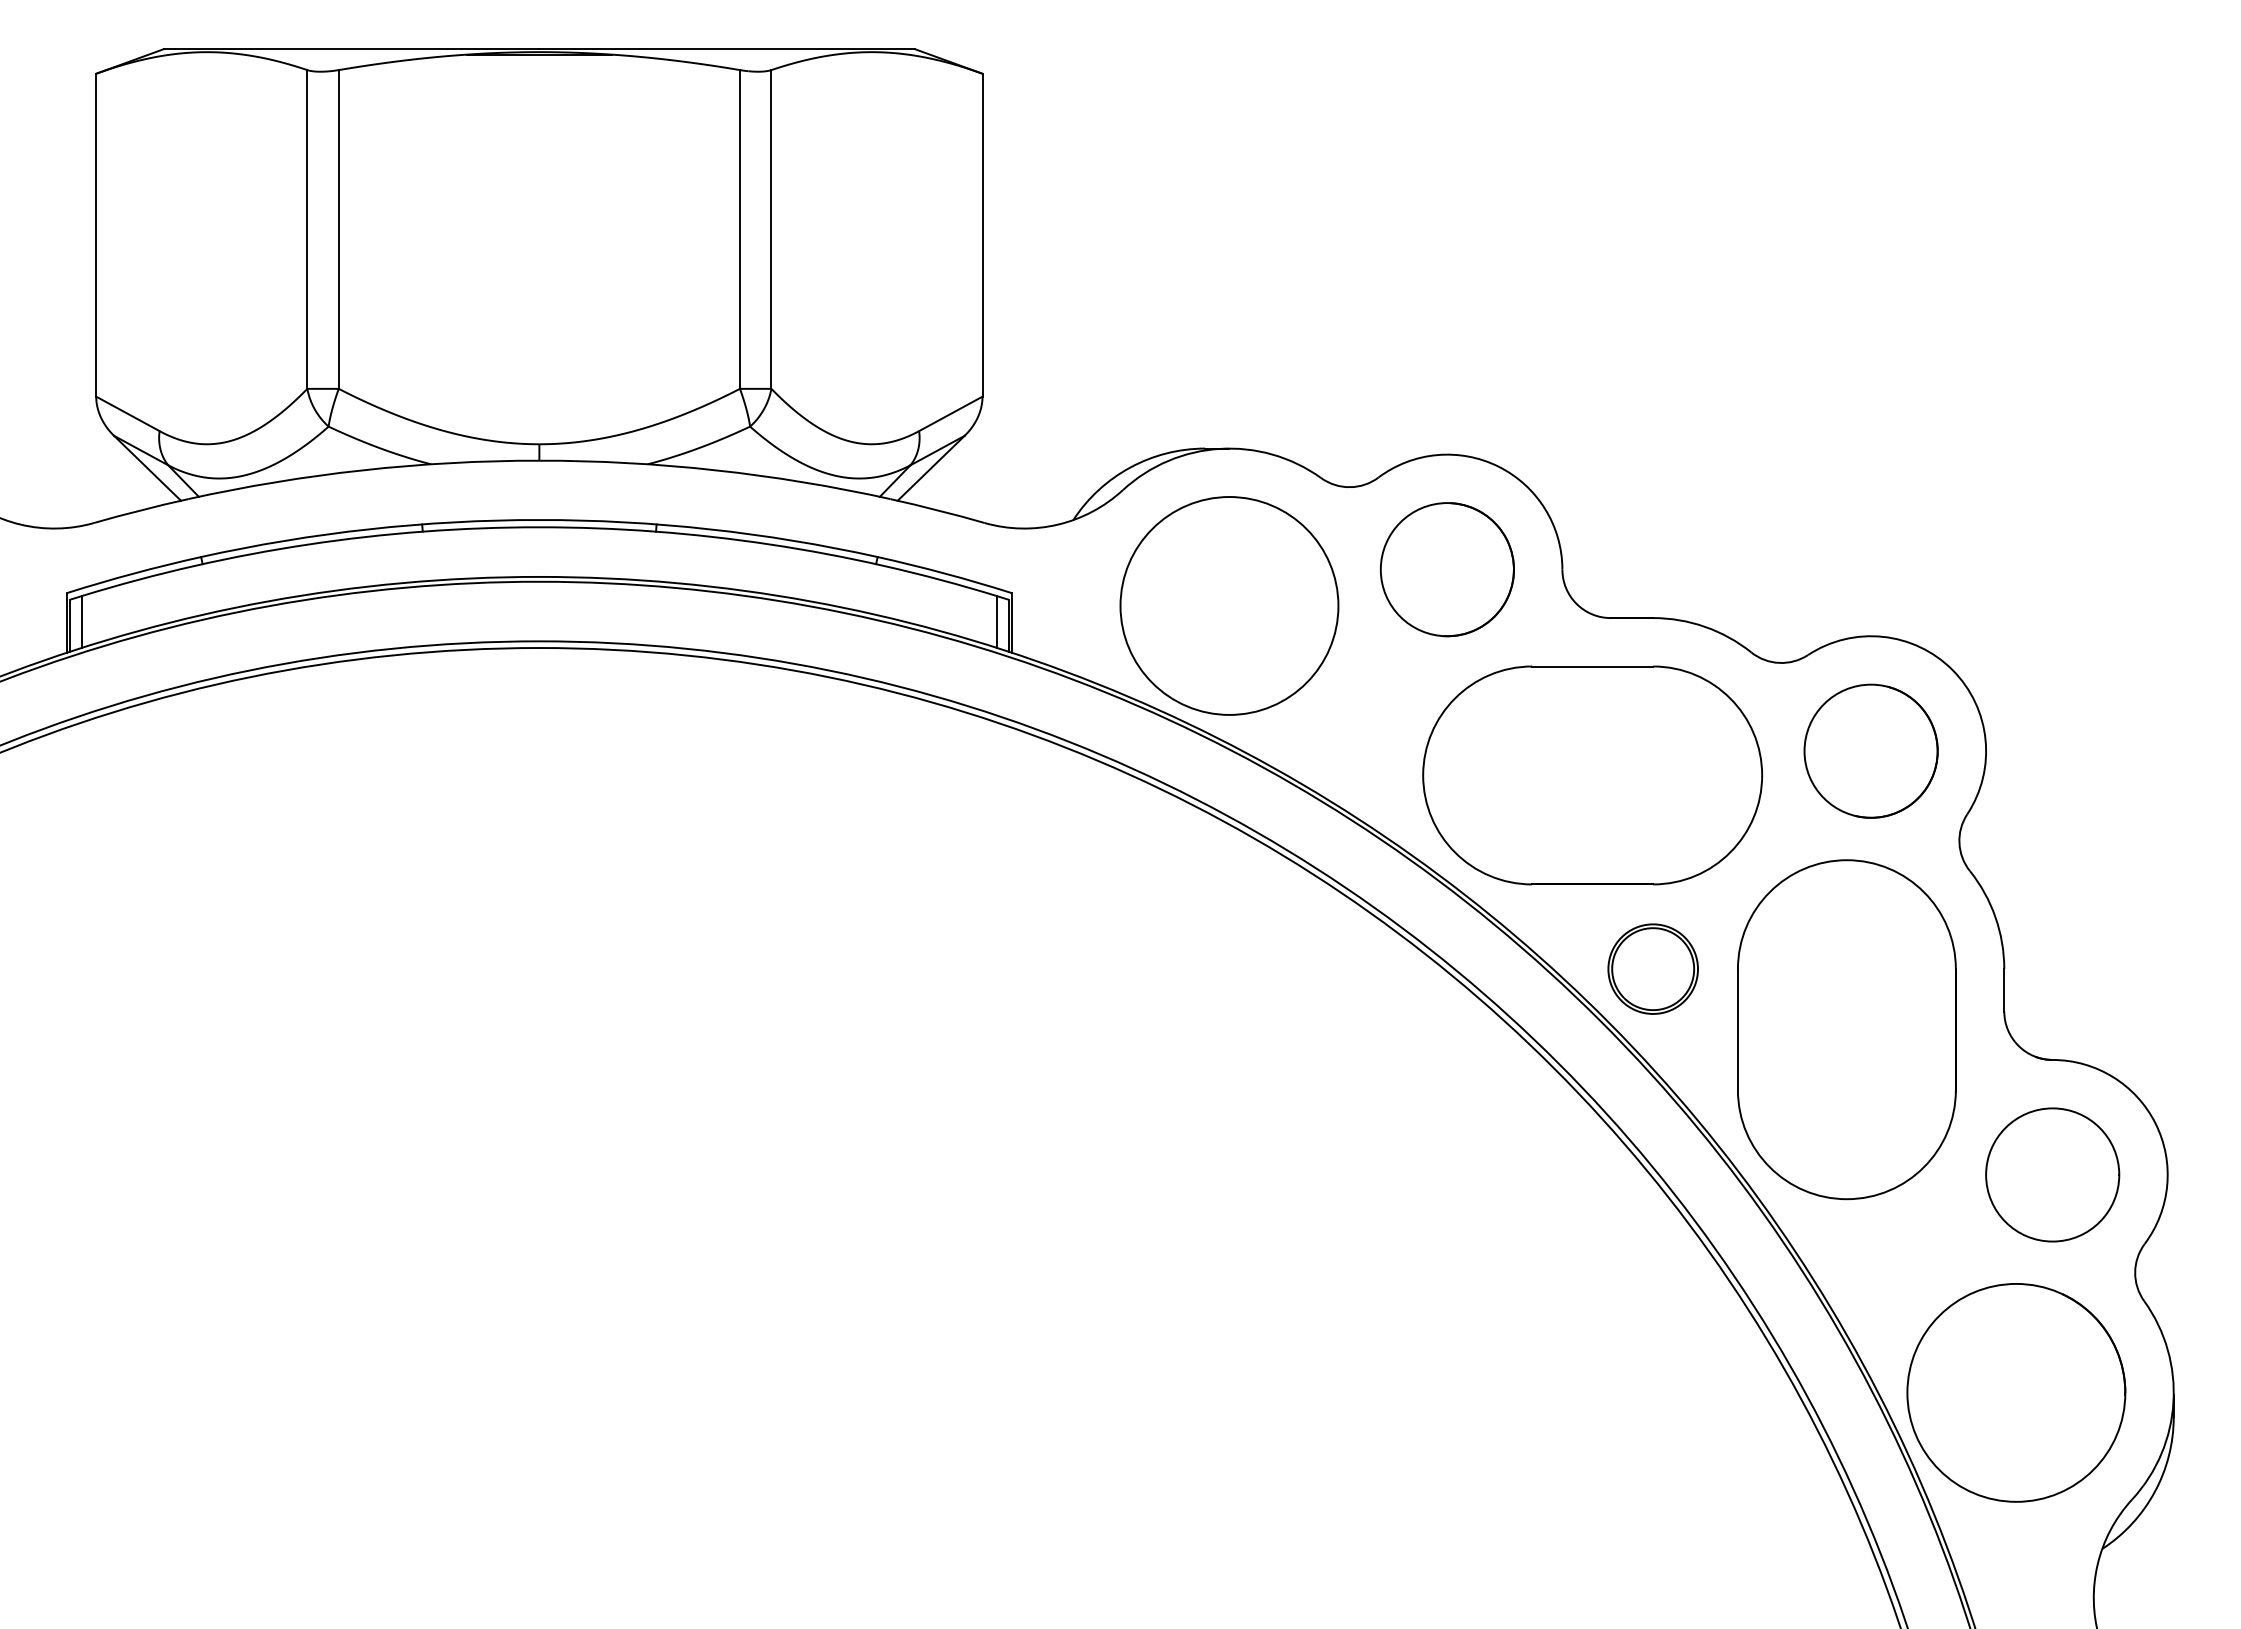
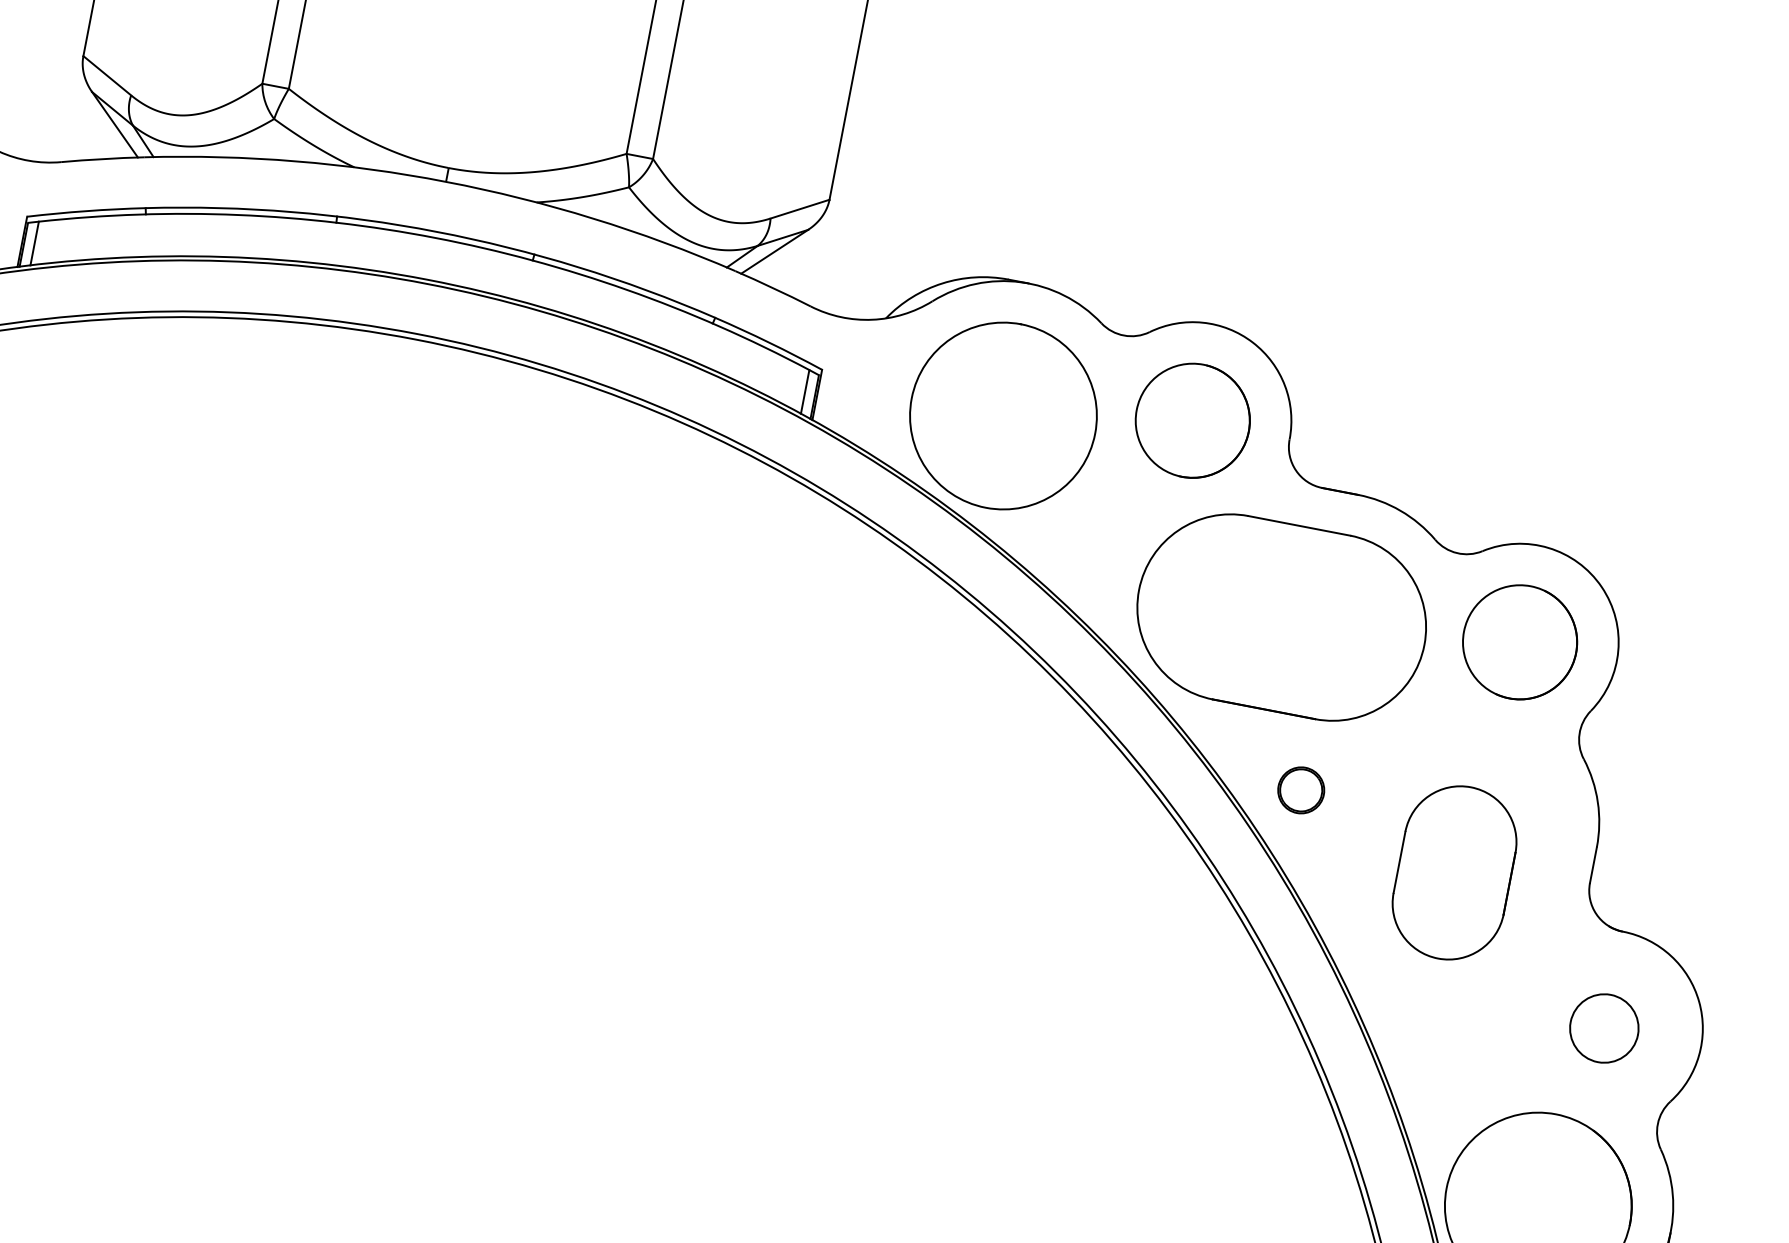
part: (1652, 968) -> (1300, 789), size x0.6
part: (1846, 1029) -> (1454, 872), size x0.6
circle: (2052, 1174) -> (1604, 1028), size x0.6

